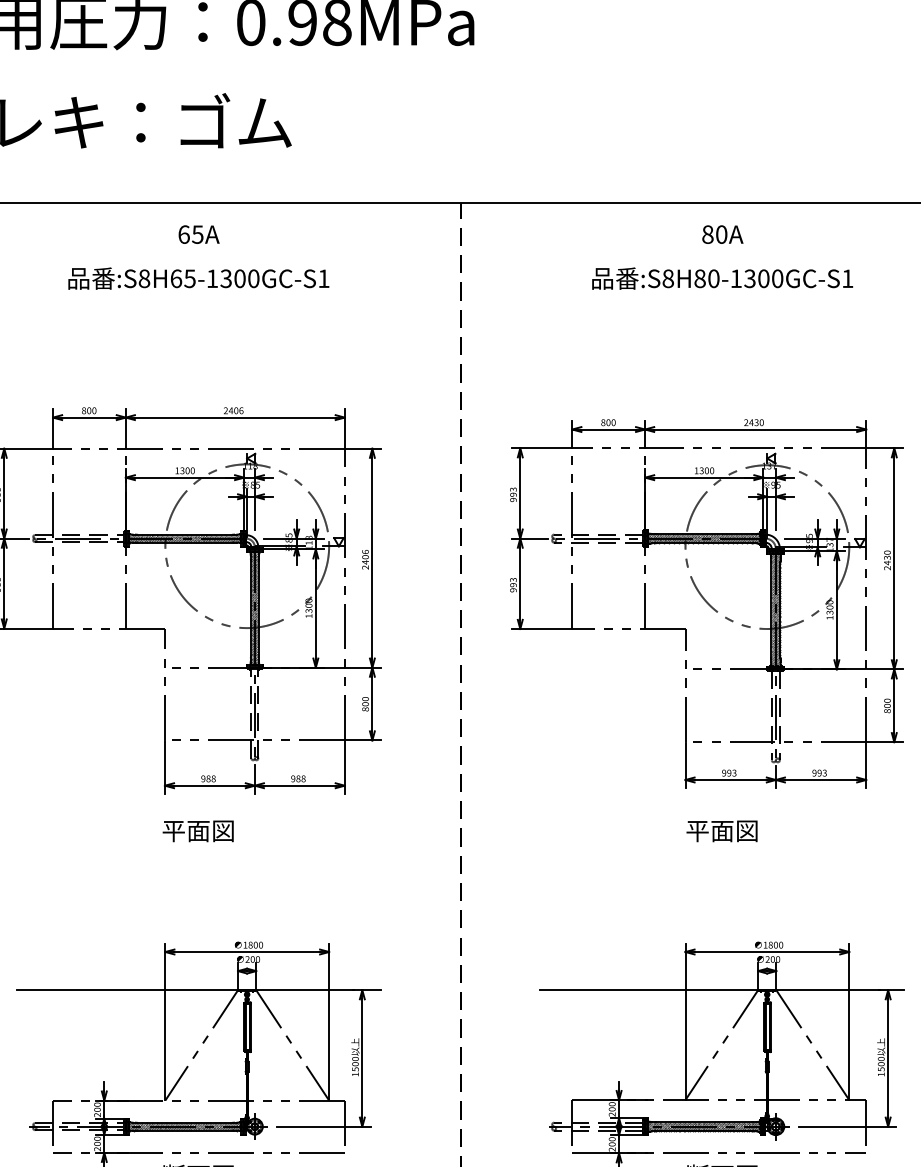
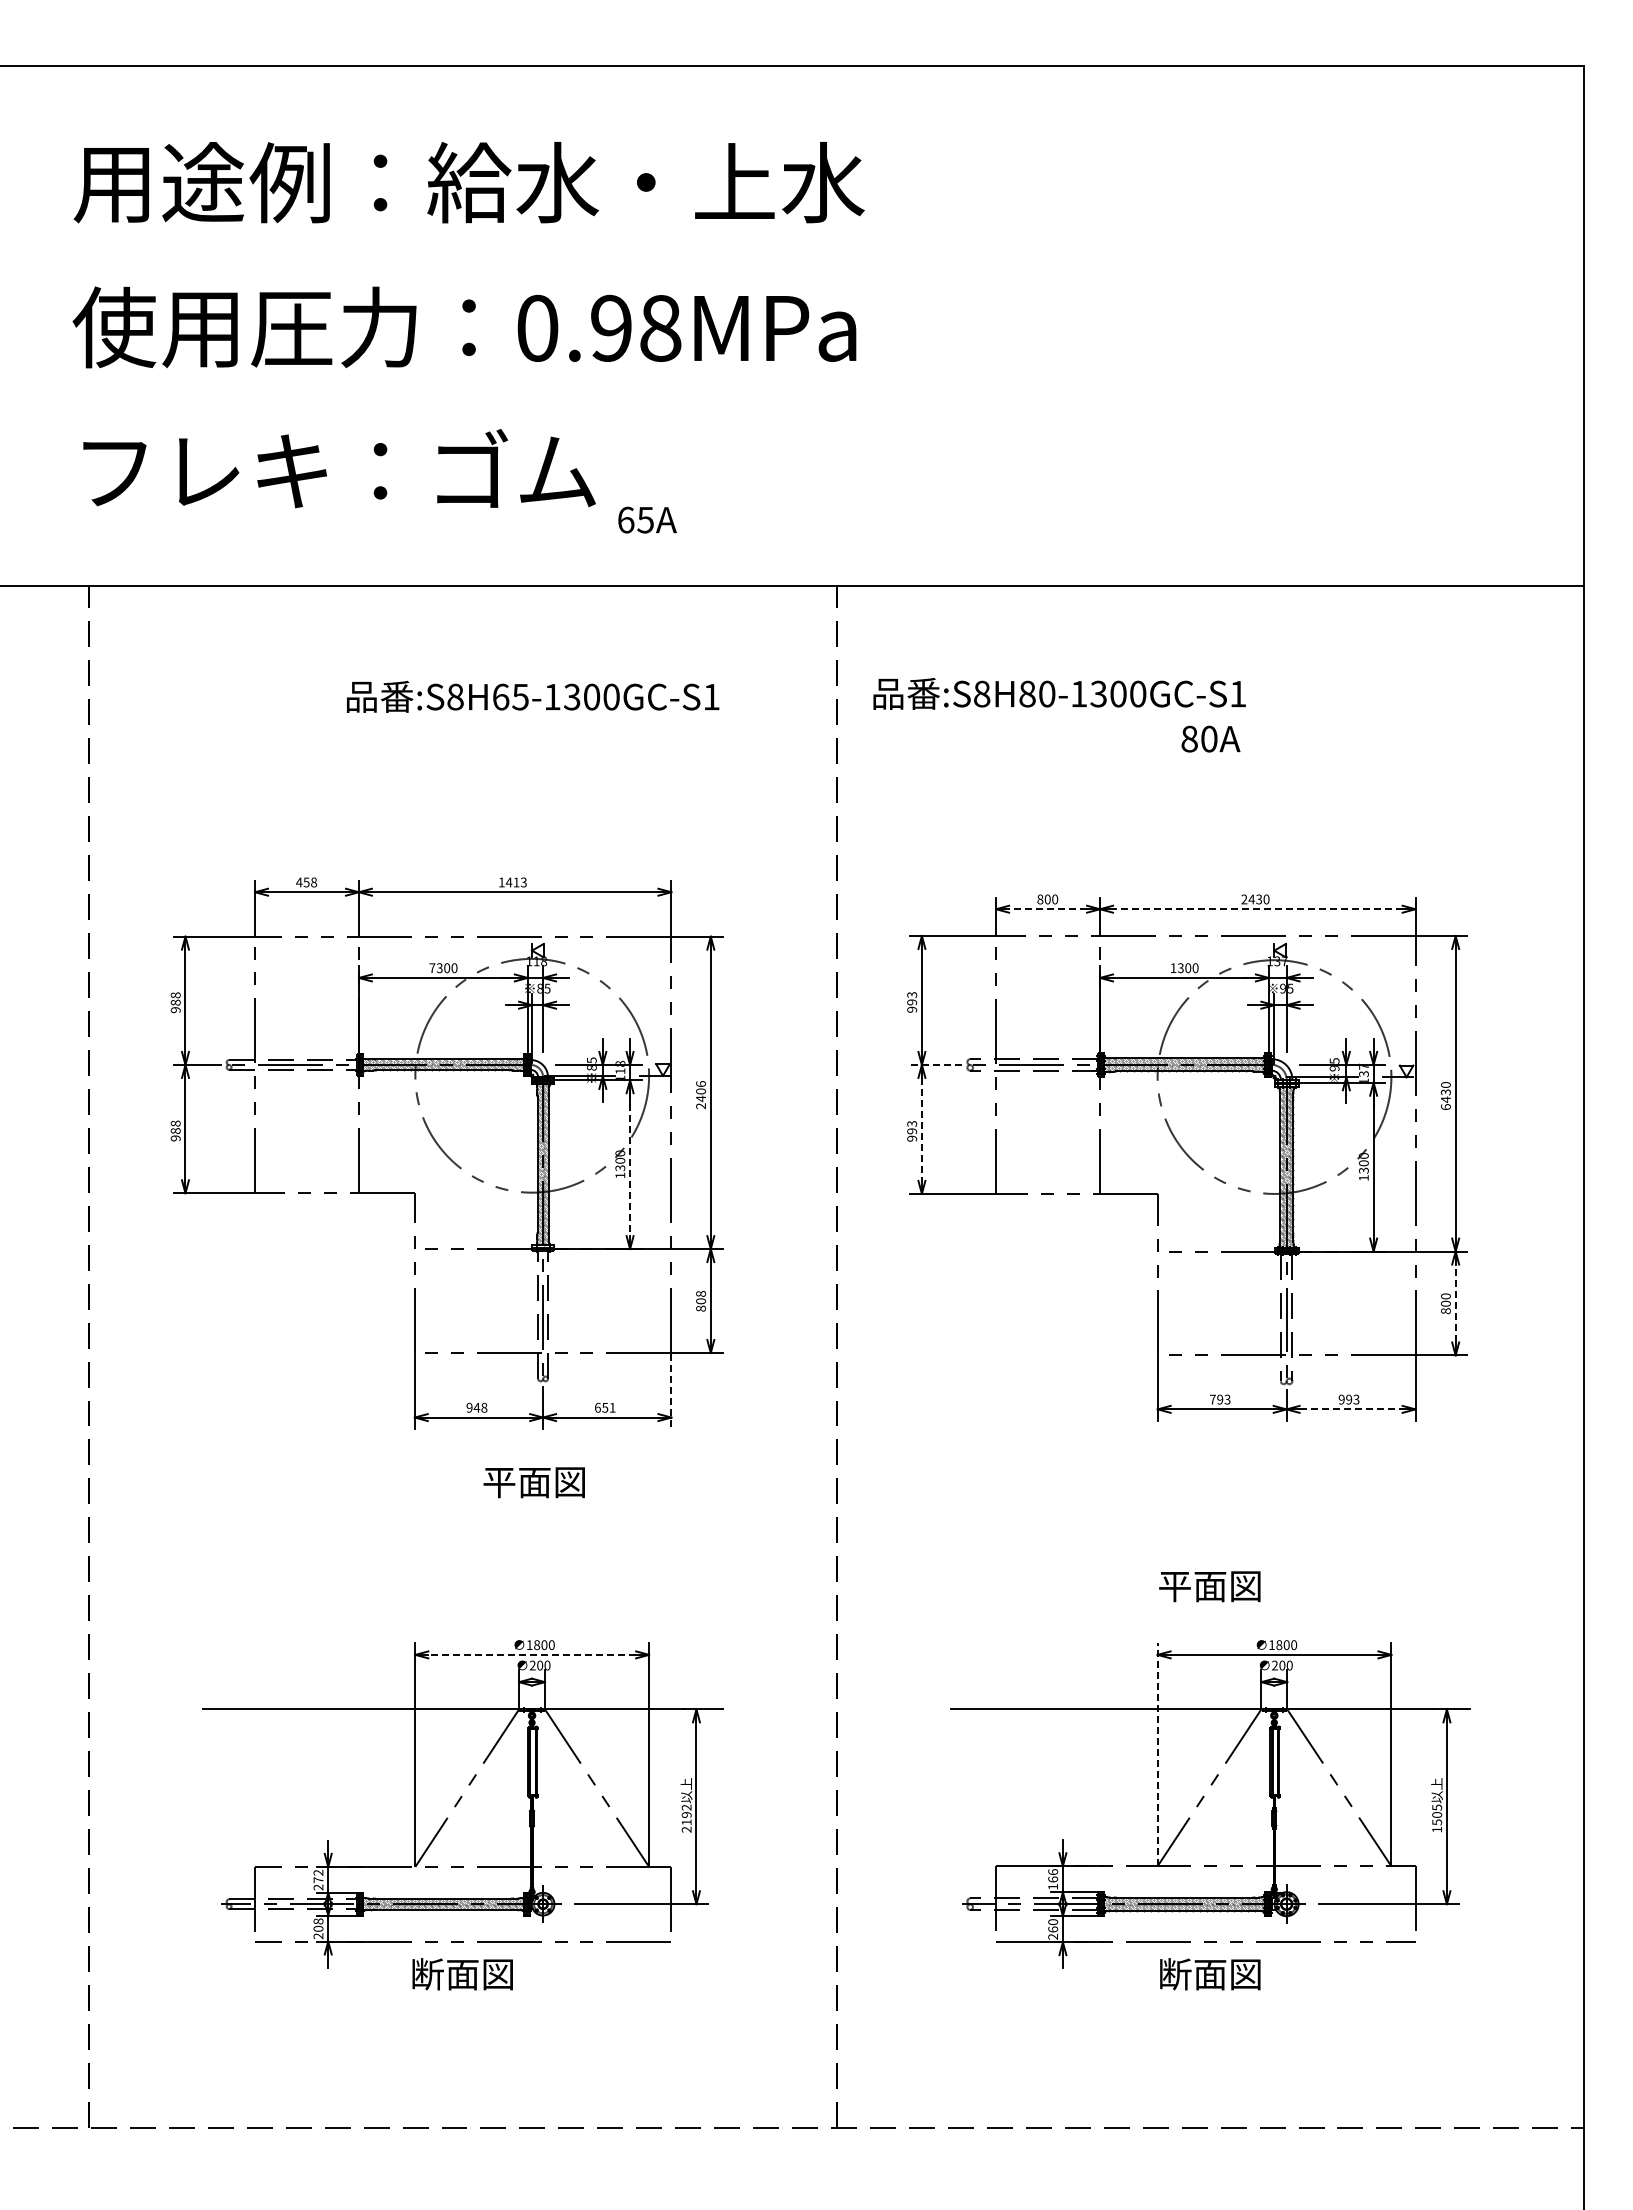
text: (199, 234) -> (647, 519), moved
text: (722, 234) -> (1210, 738), moved
text: (199, 278) -> (533, 696), moved
text: (722, 278) -> (1059, 693), moved
text: (89, 410) -> (306, 882), 800 -> 458
text: (233, 410) -> (512, 882), 2406 -> 1413
line: (609, 429) -> (1048, 909), solid -> dashed
line: (755, 429) -> (1257, 909), solid -> dashed
text: (177, 470) -> (432, 967), 1300 -> 7300
line: (529, 538) -> (935, 1064), solid -> dashed
text: (887, 568) -> (1445, 1107), 2430 -> 6430
line: (520, 583) -> (921, 1129), solid -> dashed
line: (316, 609) -> (630, 1165), solid -> dashed
text: (365, 698) -> (700, 1293), 800 -> 808
line: (894, 705) -> (1455, 1303), solid -> dashed
line: (344, 767) -> (671, 1391), solid -> dashed
text: (723, 773) -> (1212, 1399), 993 -> 793
text: (208, 778) -> (476, 1407), 988 -> 948
text: (297, 778) -> (604, 1407), 988 -> 651
line: (821, 780) -> (1351, 1409), solid -> dashed
text: (197, 831) -> (533, 1482), moved
text: (721, 831) -> (1209, 1586), moved
line: (247, 951) -> (532, 1654), solid -> dashed
line: (685, 1021) -> (1157, 1753), solid -> dashed
text: (880, 1058) -> (1436, 1807), 1500 -> 1505
text: (355, 1066) -> (686, 1818), 1500 -> 2192
text: (97, 1107) -> (318, 1876), 200 -> 272
text: (611, 1109) -> (1052, 1879), 200 -> 166
text: (97, 1138) -> (318, 1921), 200 -> 208
text: (611, 1144) -> (1052, 1929), 200 -> 260

